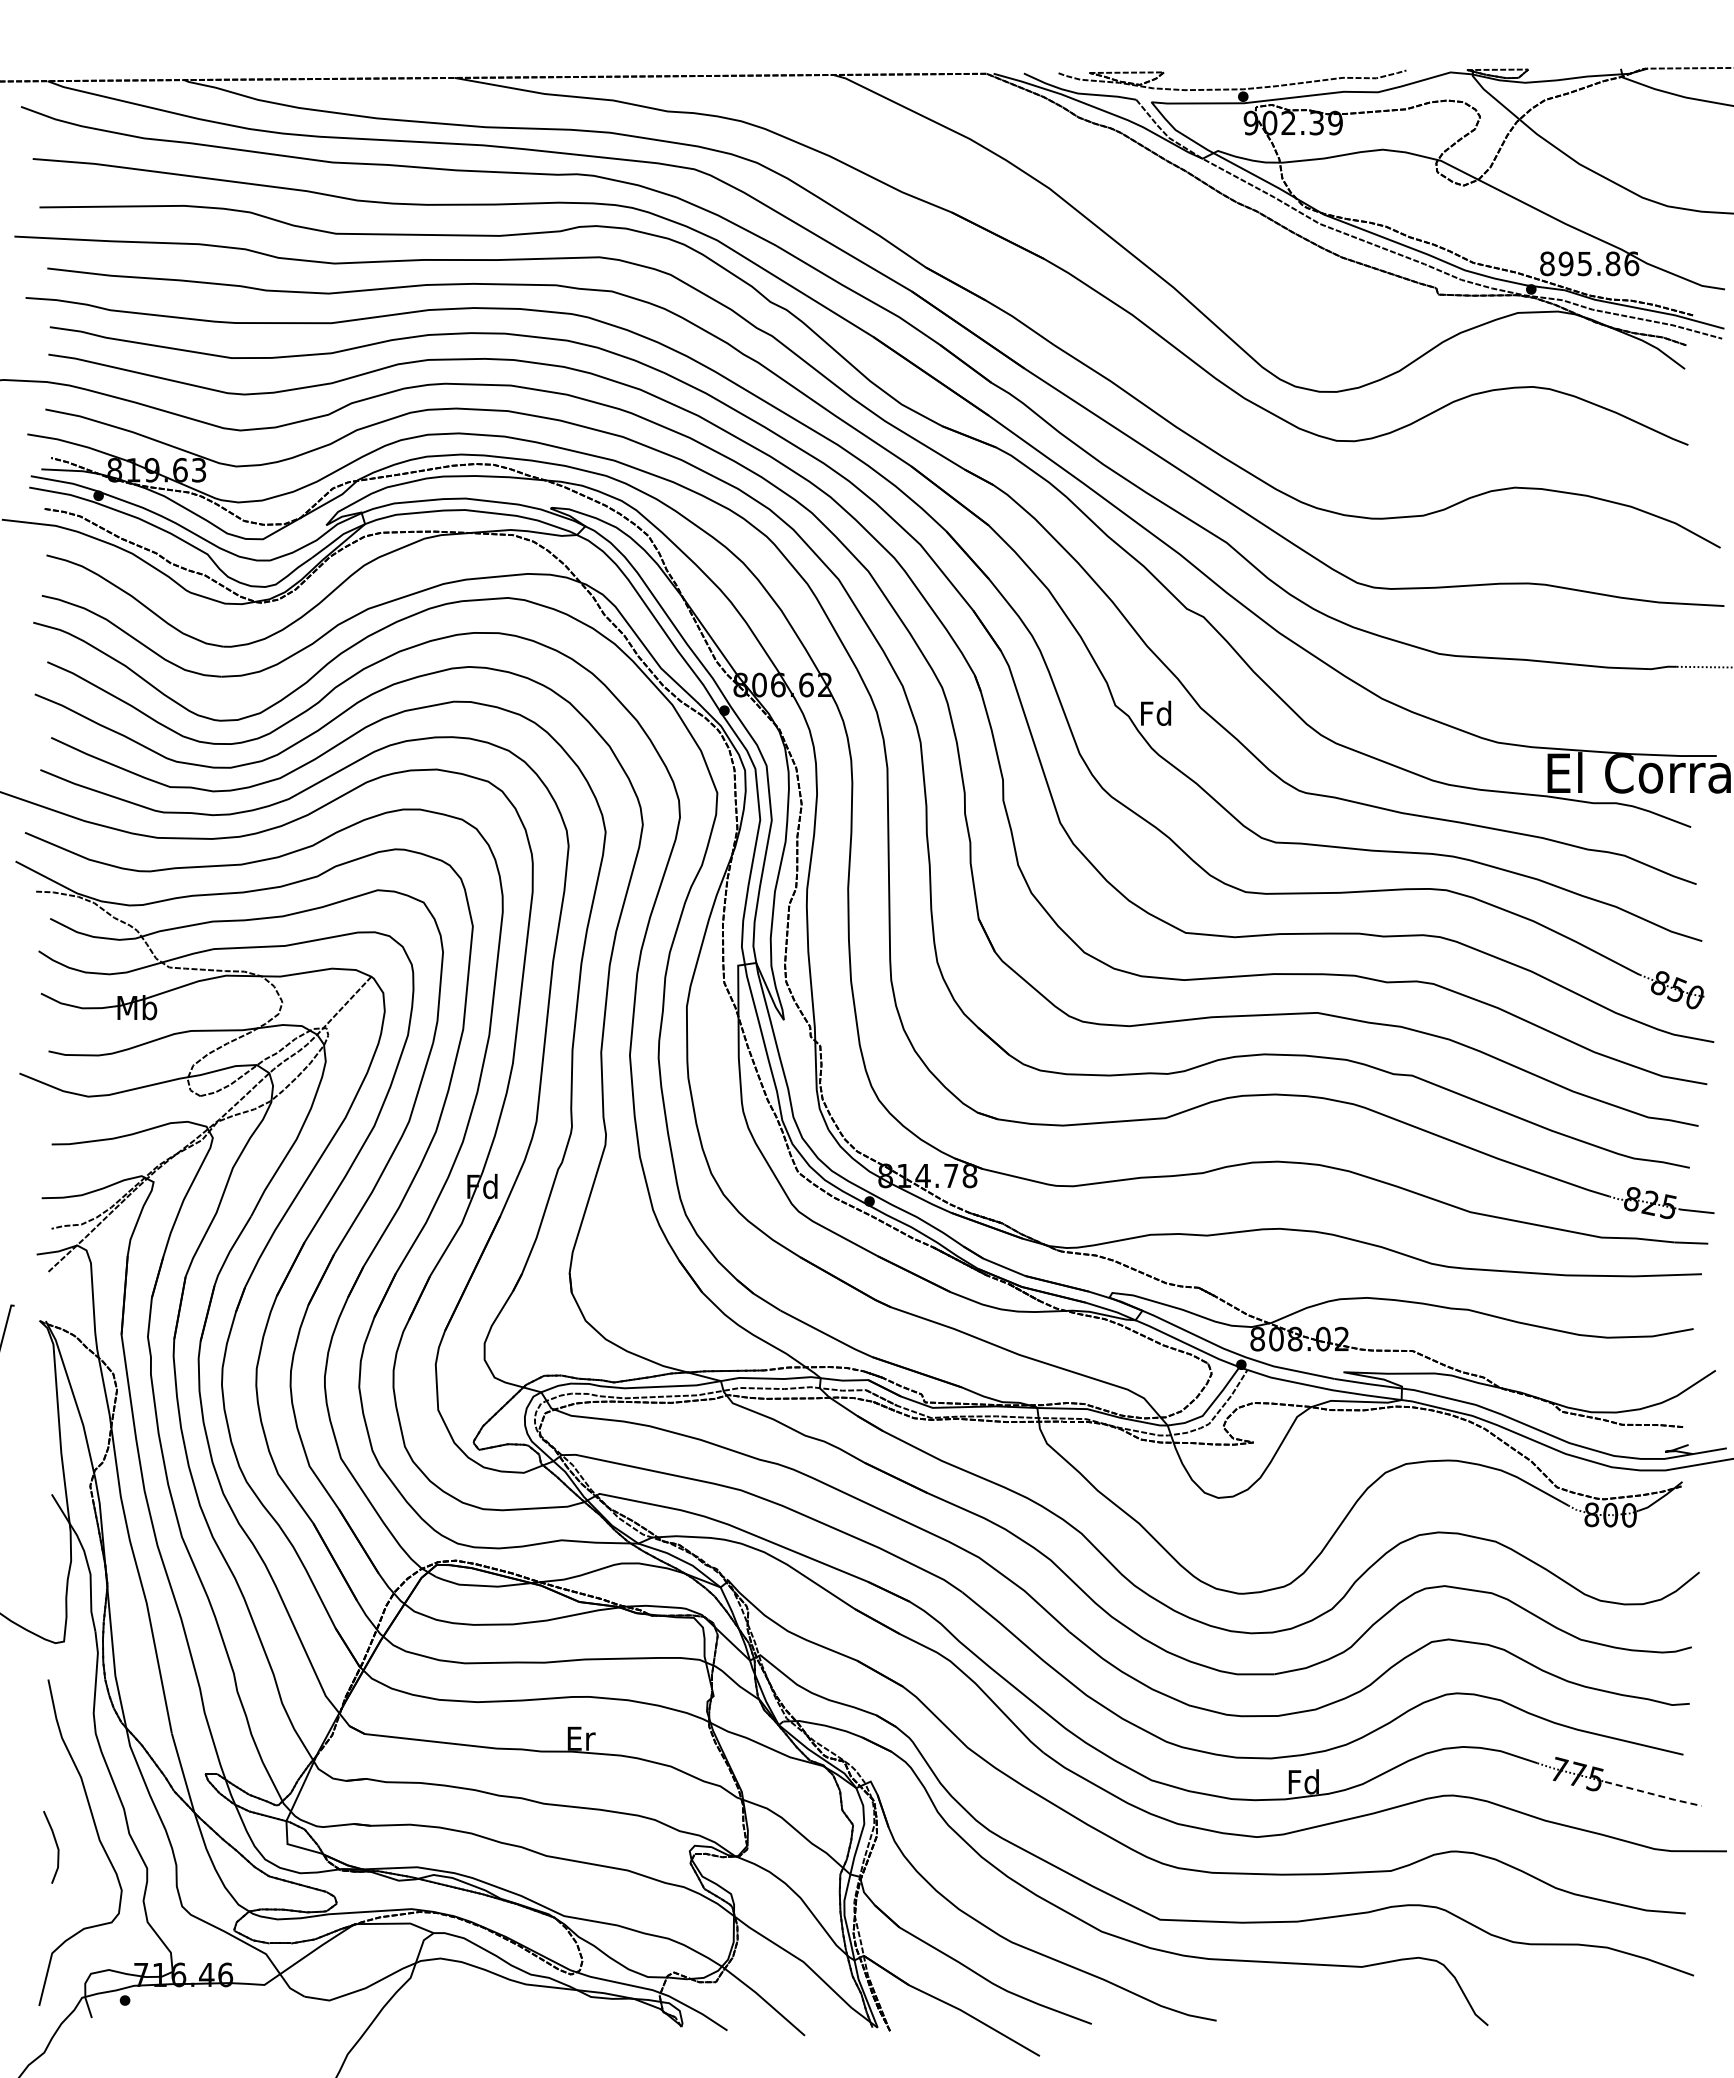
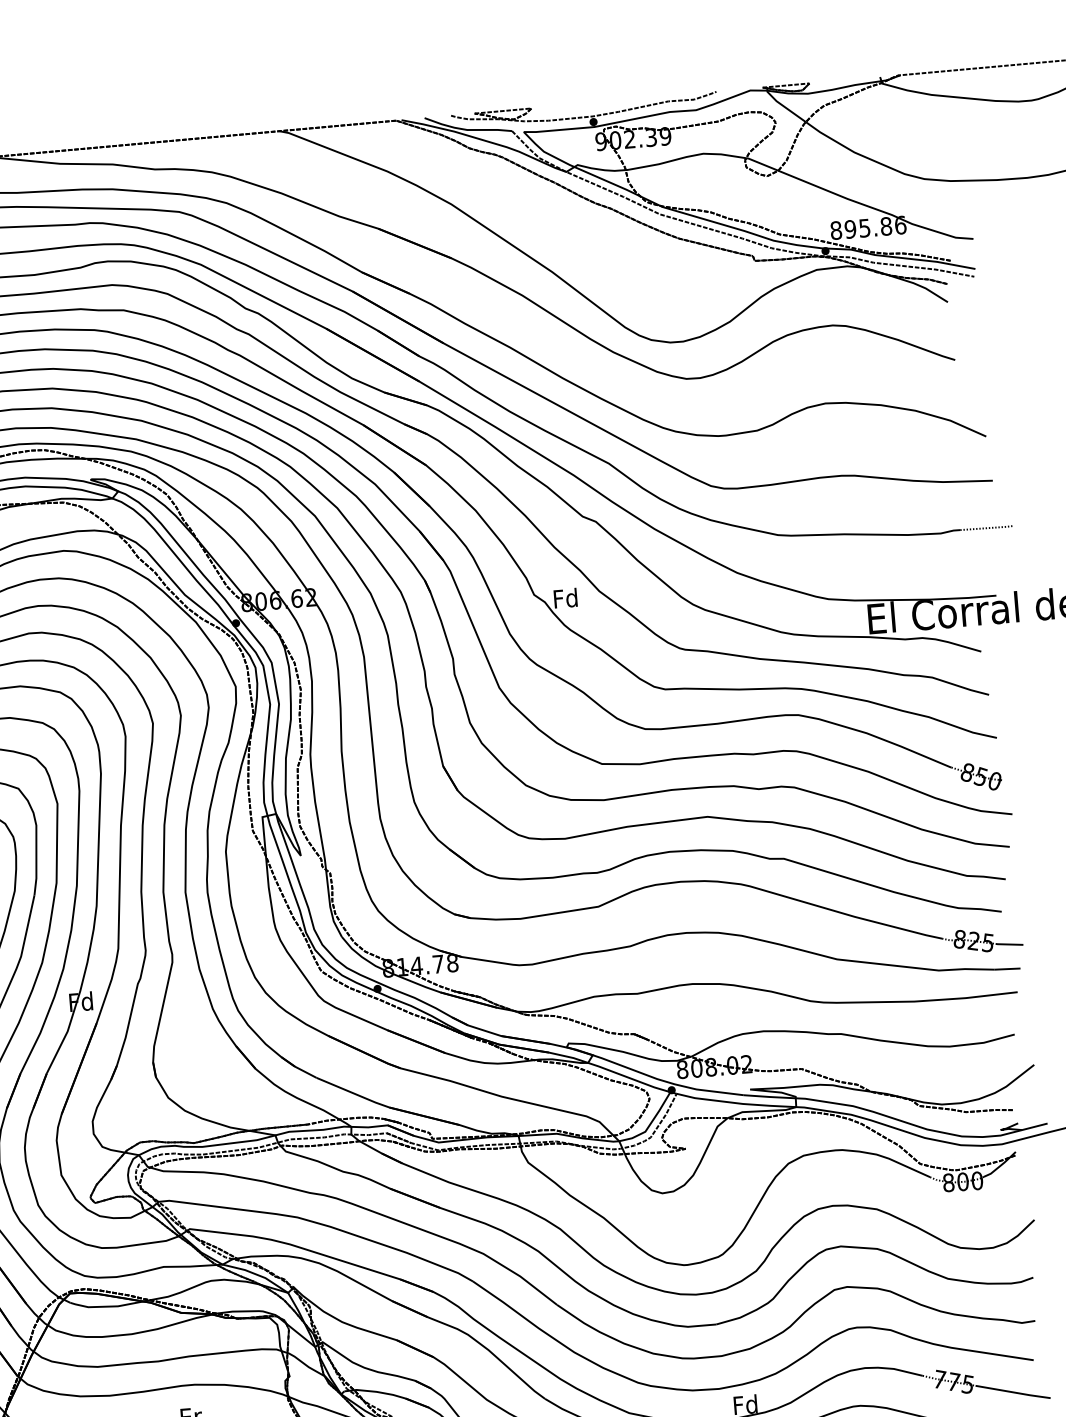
line: (1653, 1794) -> (1013, 1392), dashed -> solid

